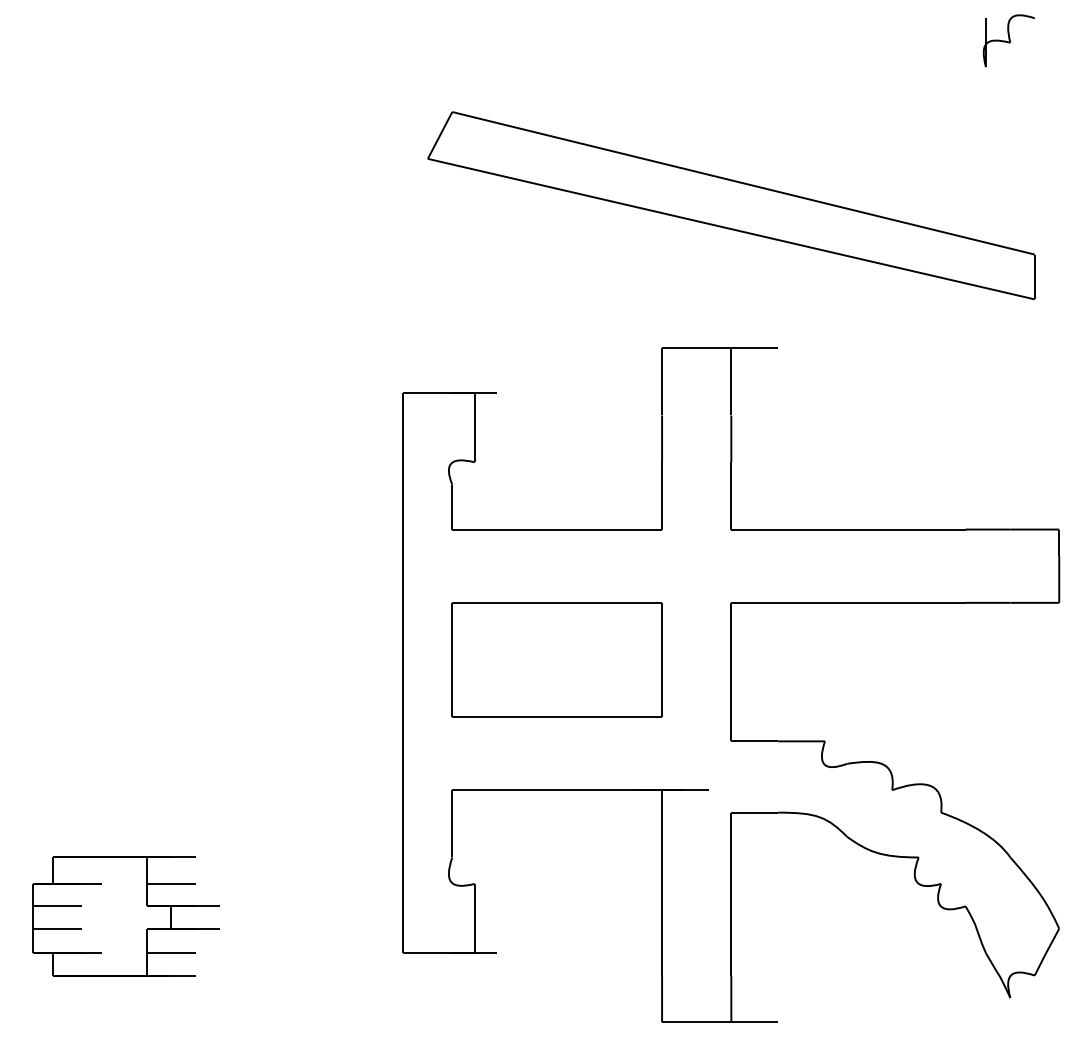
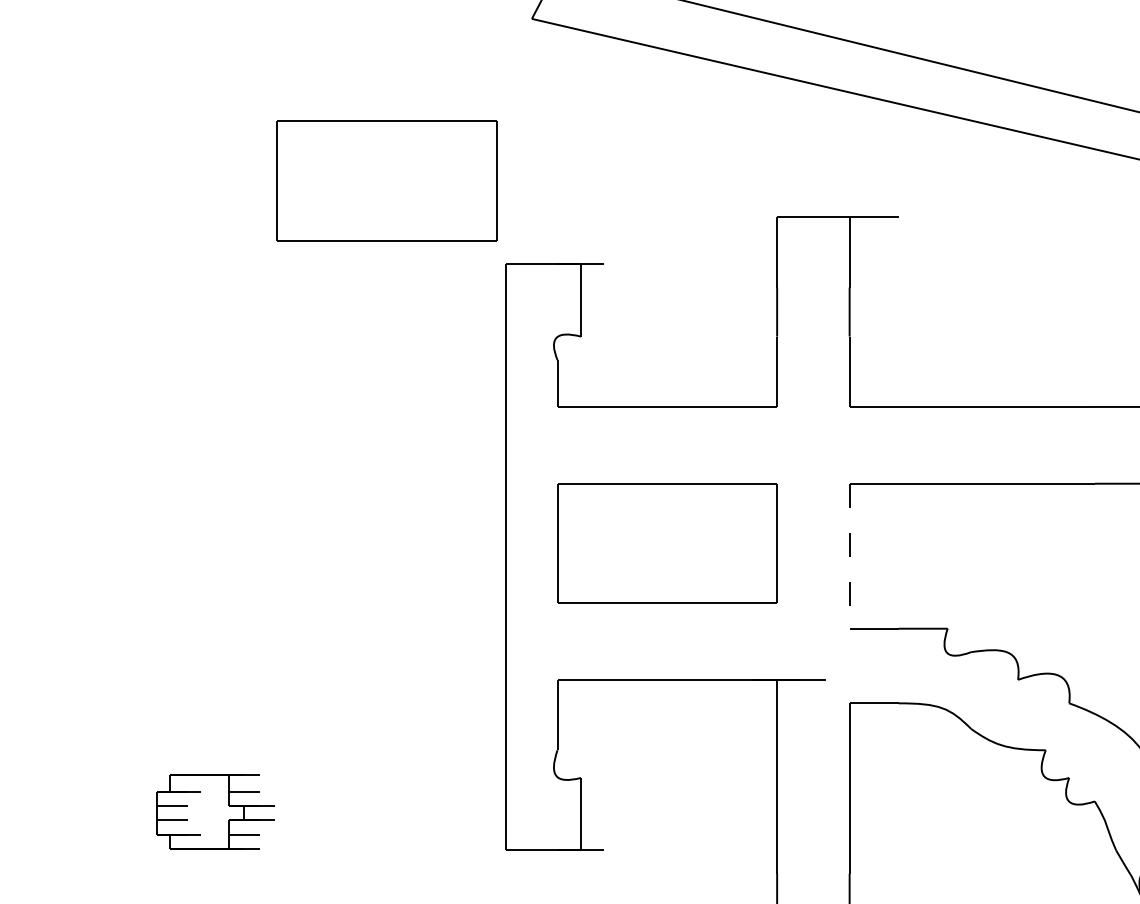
part: (288, 313) -> (386, 180), added
line: (731, 672) -> (849, 556), solid -> dashed
part: (125, 916) -> (215, 812), size x0.6

